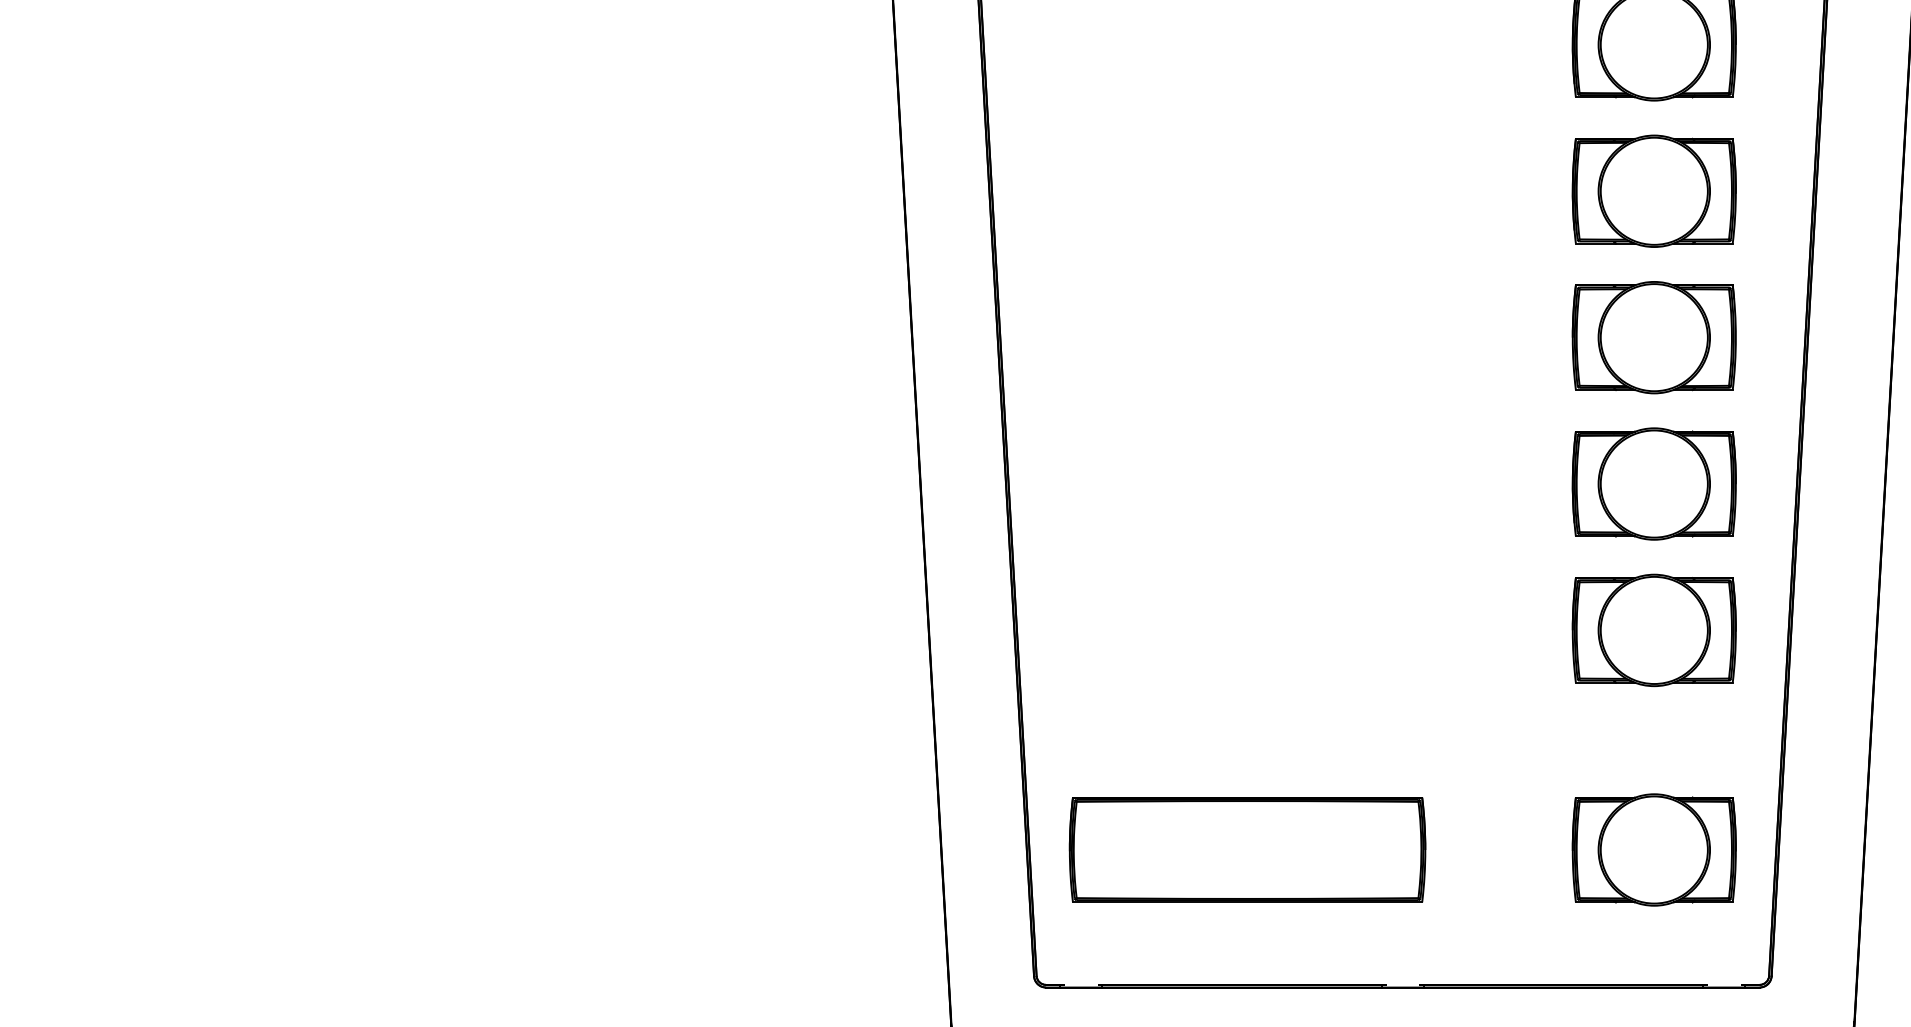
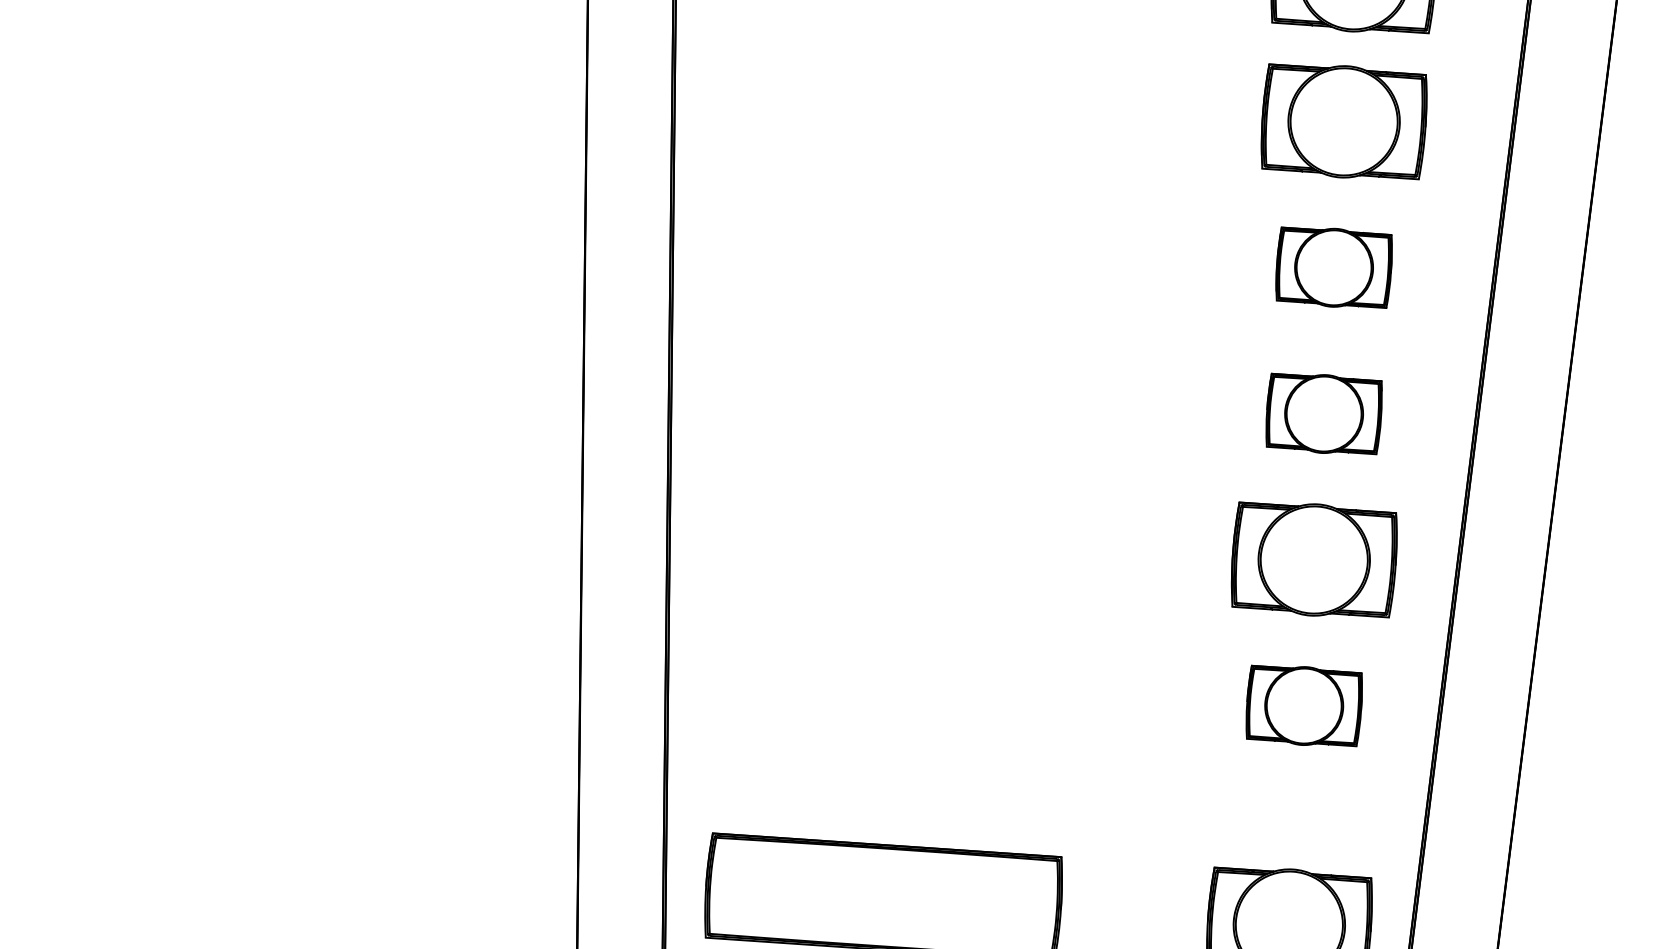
part: (1653, 190) -> (1333, 267), size x0.7
part: (1653, 337) -> (1323, 413), size x0.7
part: (1653, 630) -> (1303, 706), size x0.7

